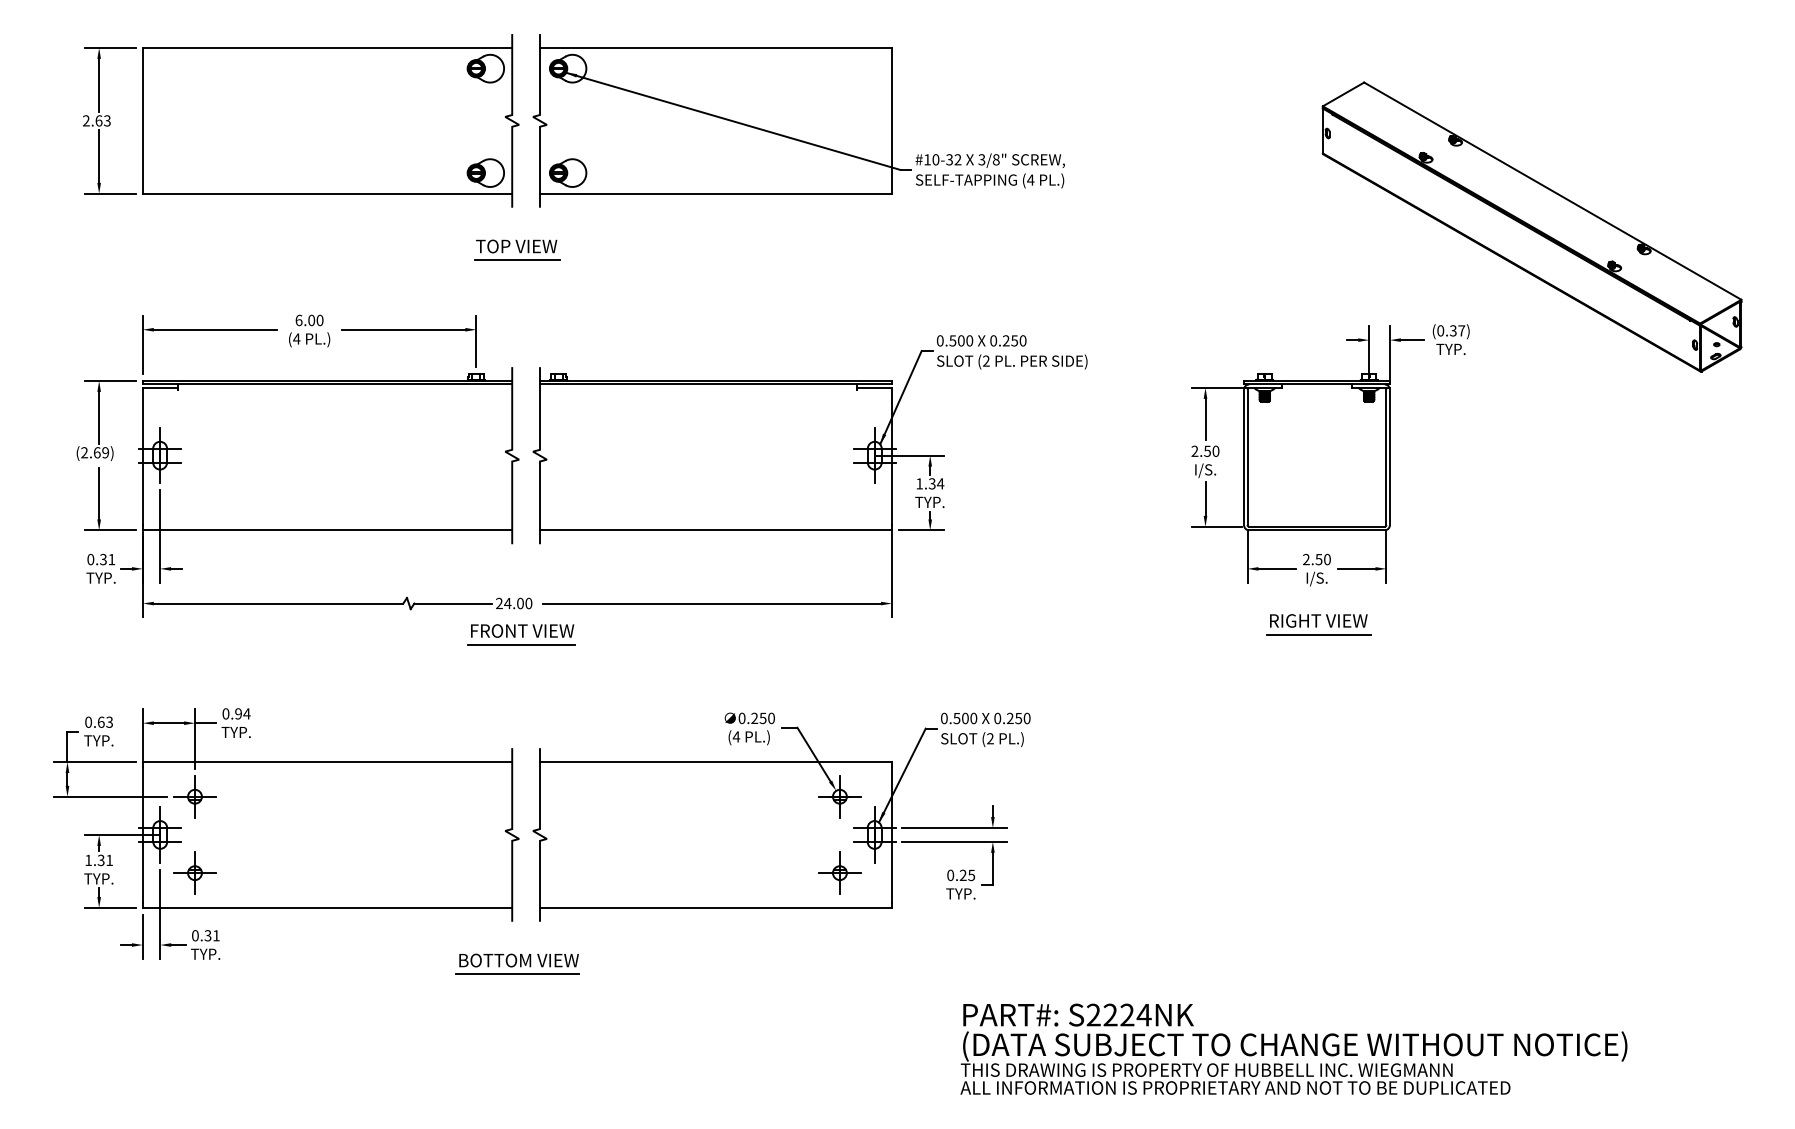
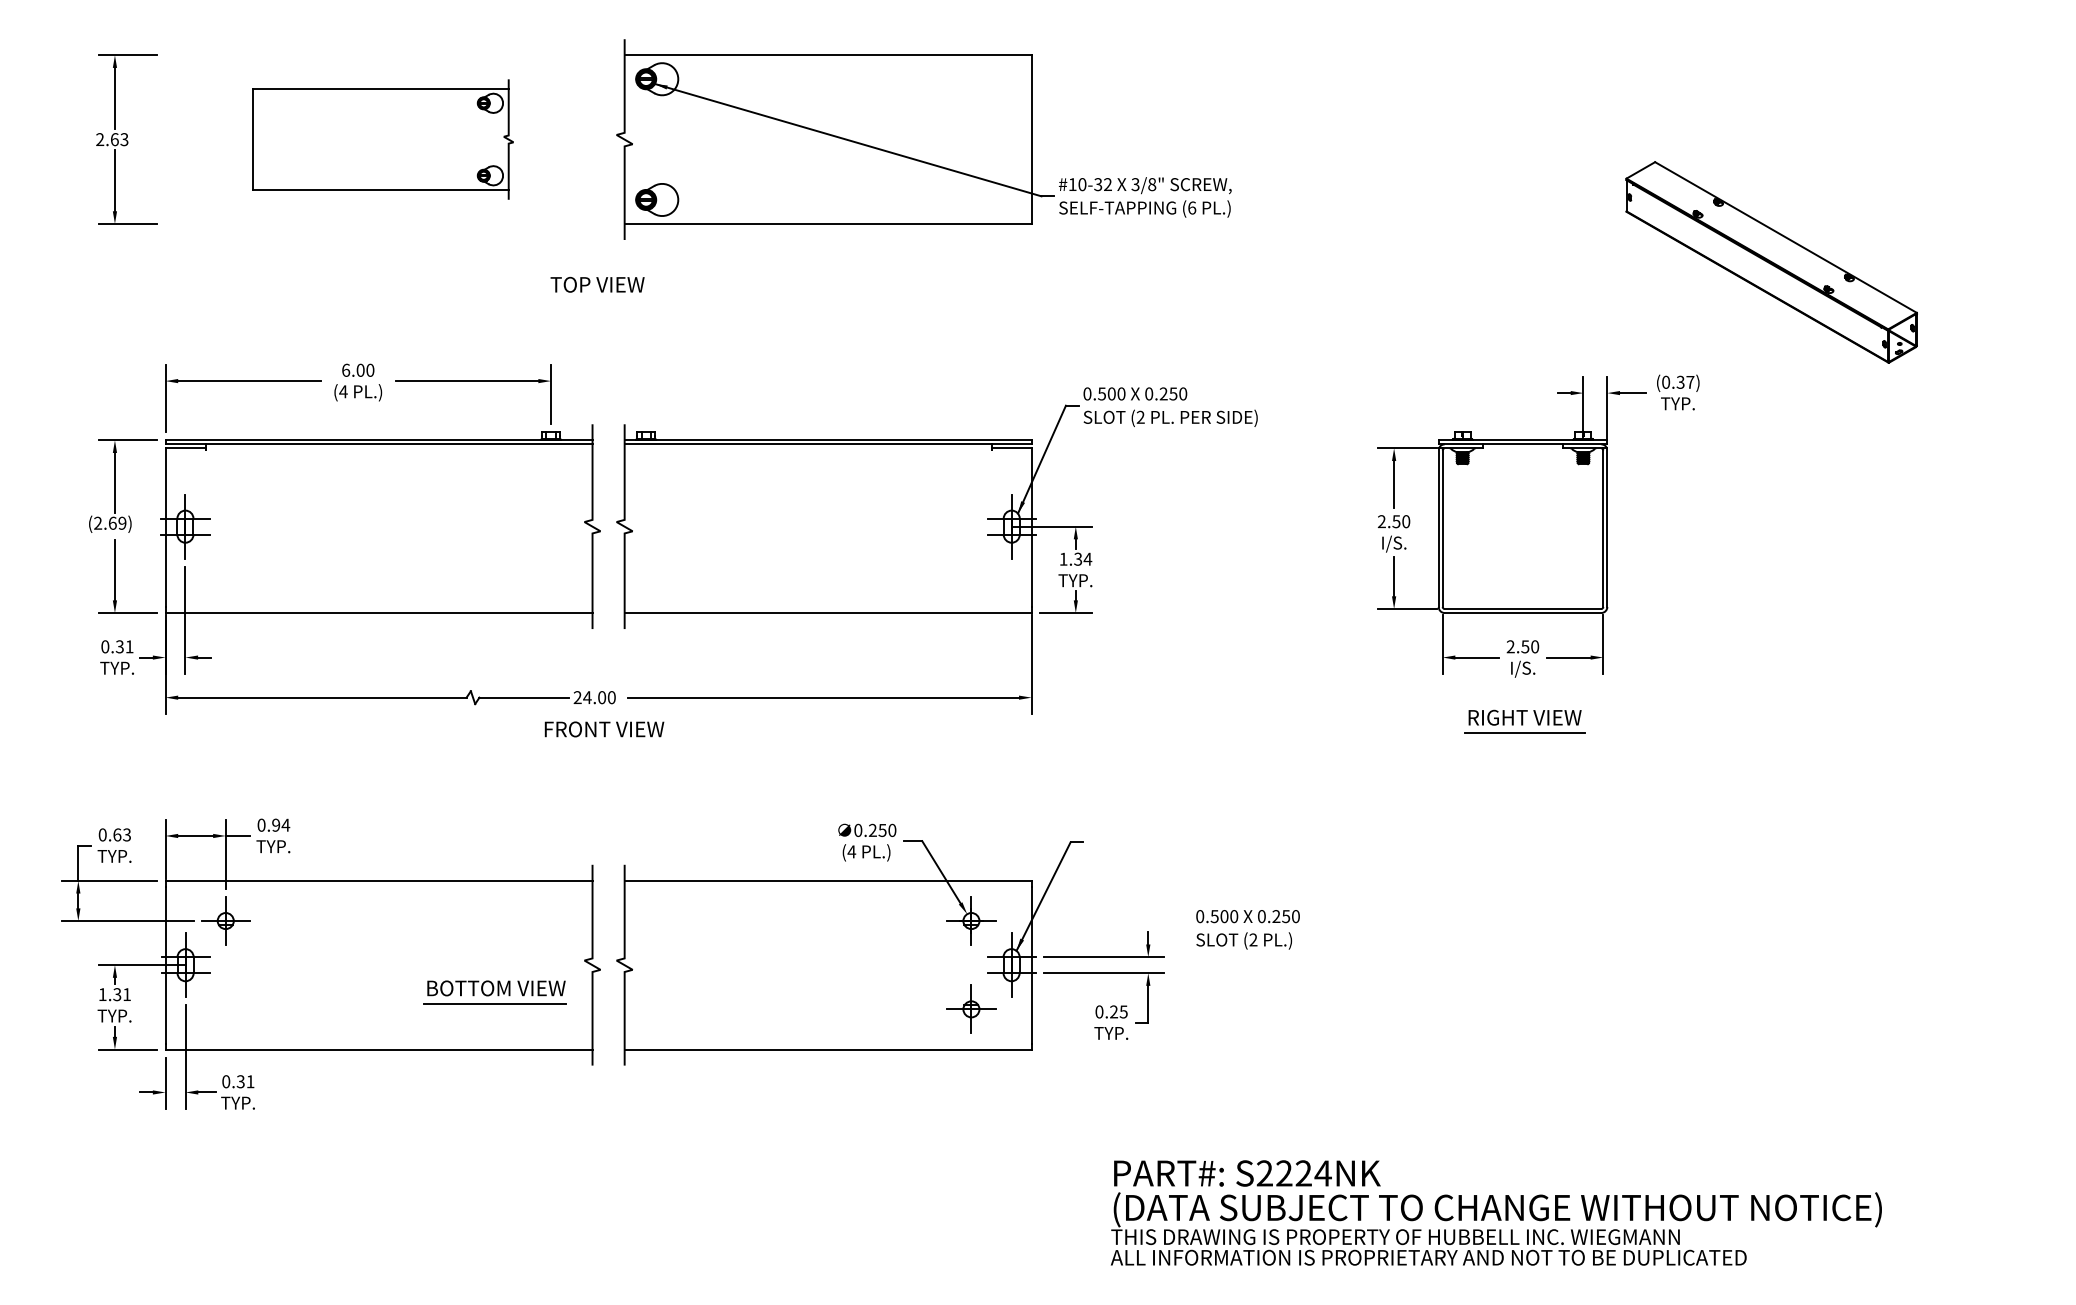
part: (330, 120) -> (382, 139), size x0.6
text: (1030, 179) -> (1191, 207), (4 -> (6
part: (1531, 227) -> (1771, 262), size x0.6
line: (517, 260) -> (598, 300), removed
line: (521, 644) -> (603, 745), removed
text: (985, 729) -> (1247, 929), moved
part: (194, 872) -> (225, 1008), removed
part: (517, 964) -> (494, 992), moved

